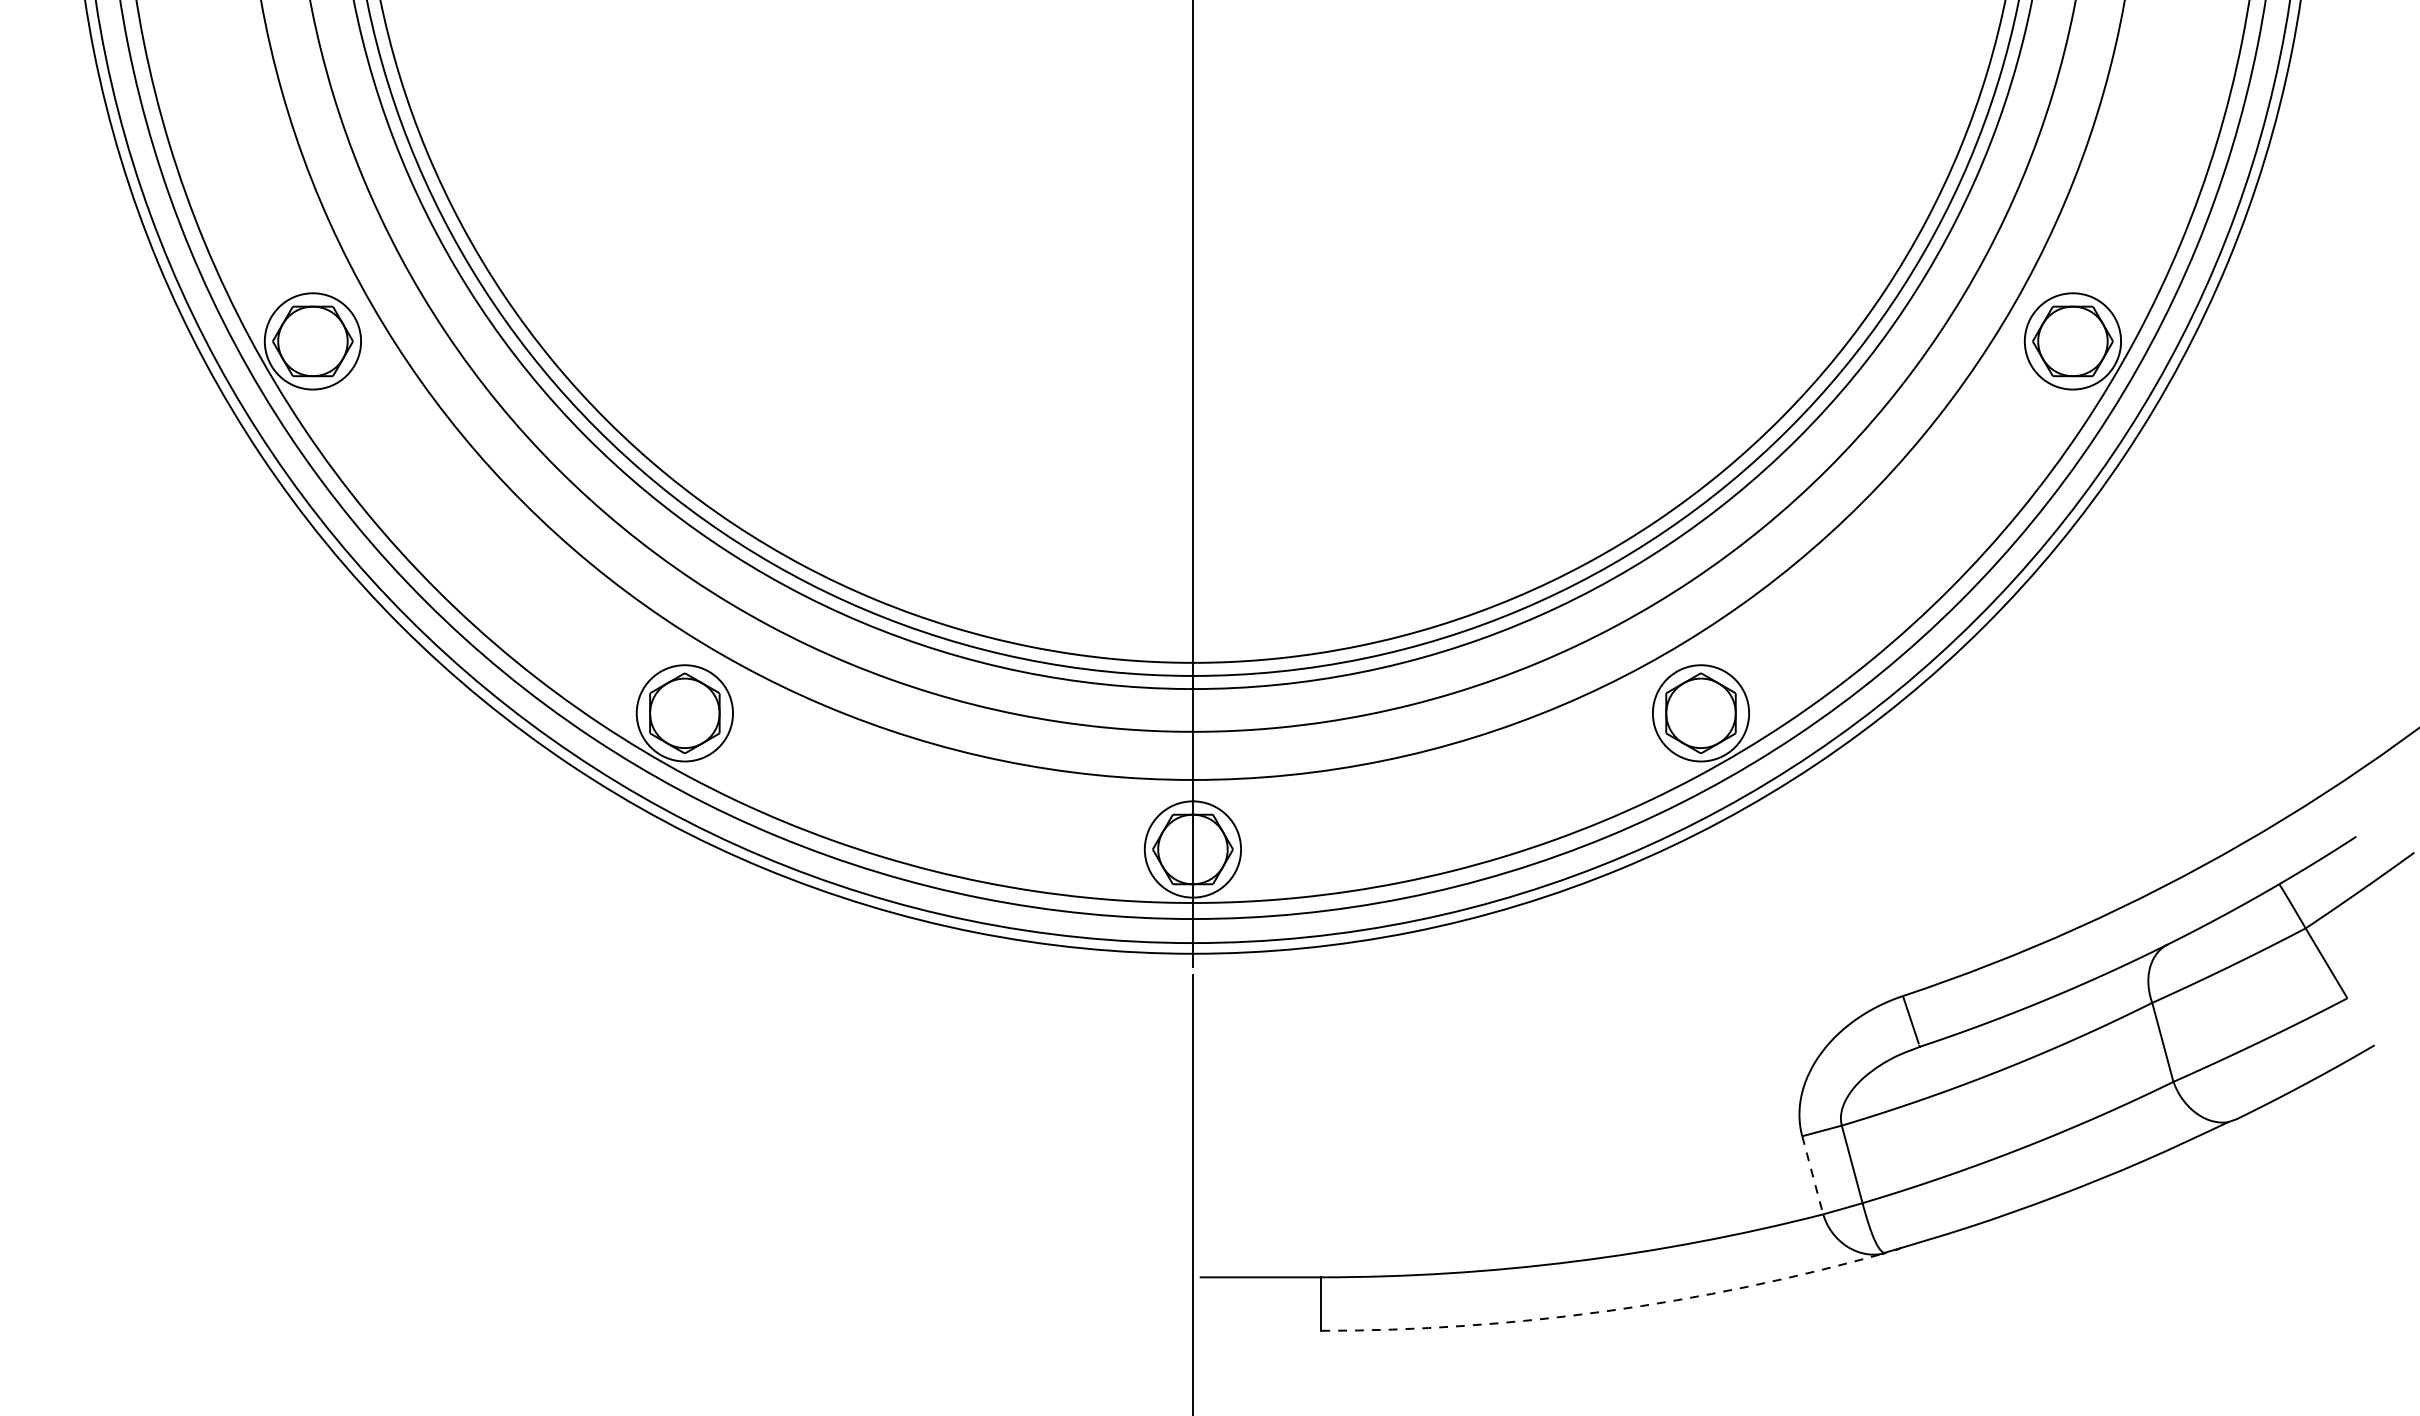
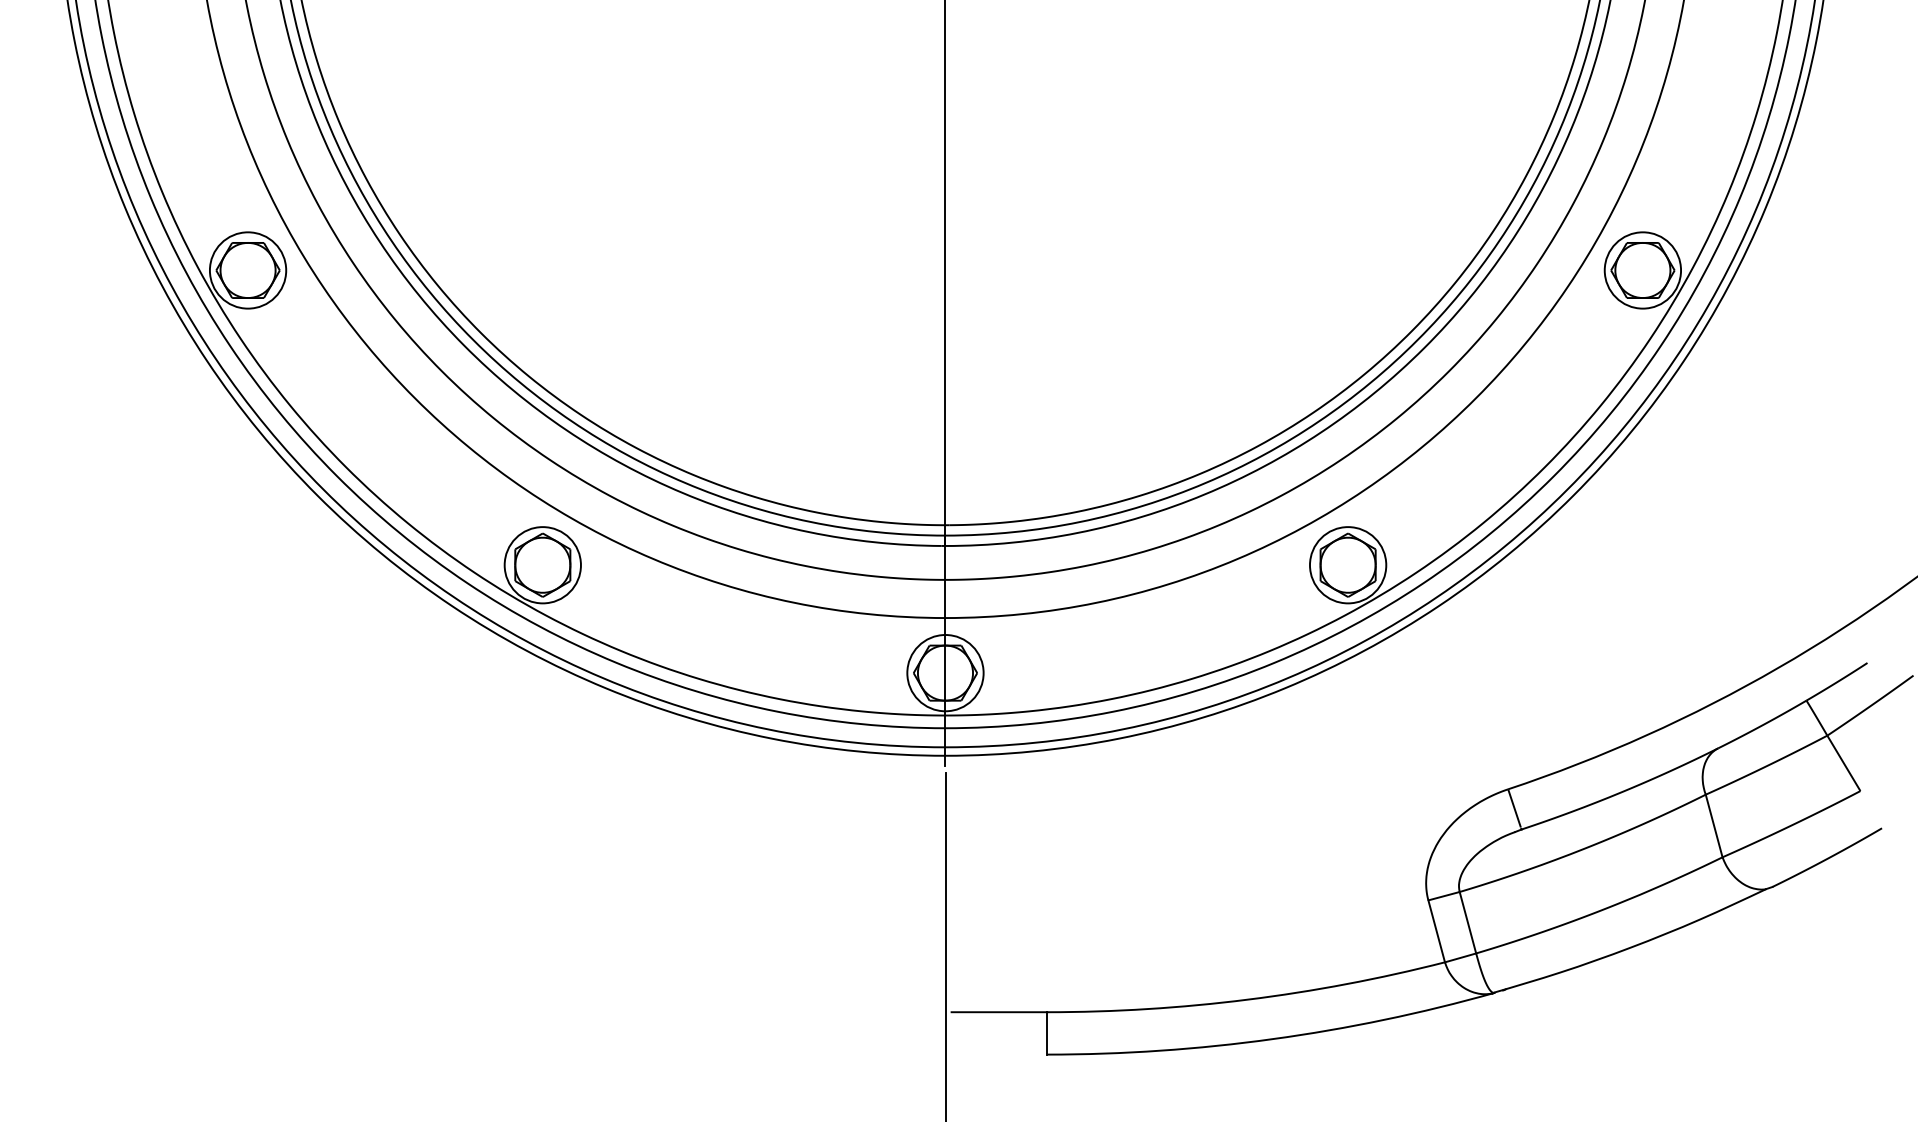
line: (1812, 1175) -> (1436, 931), dashed -> solid
arc: (1605, 1311) -> (1272, 1039), dashed -> solid

